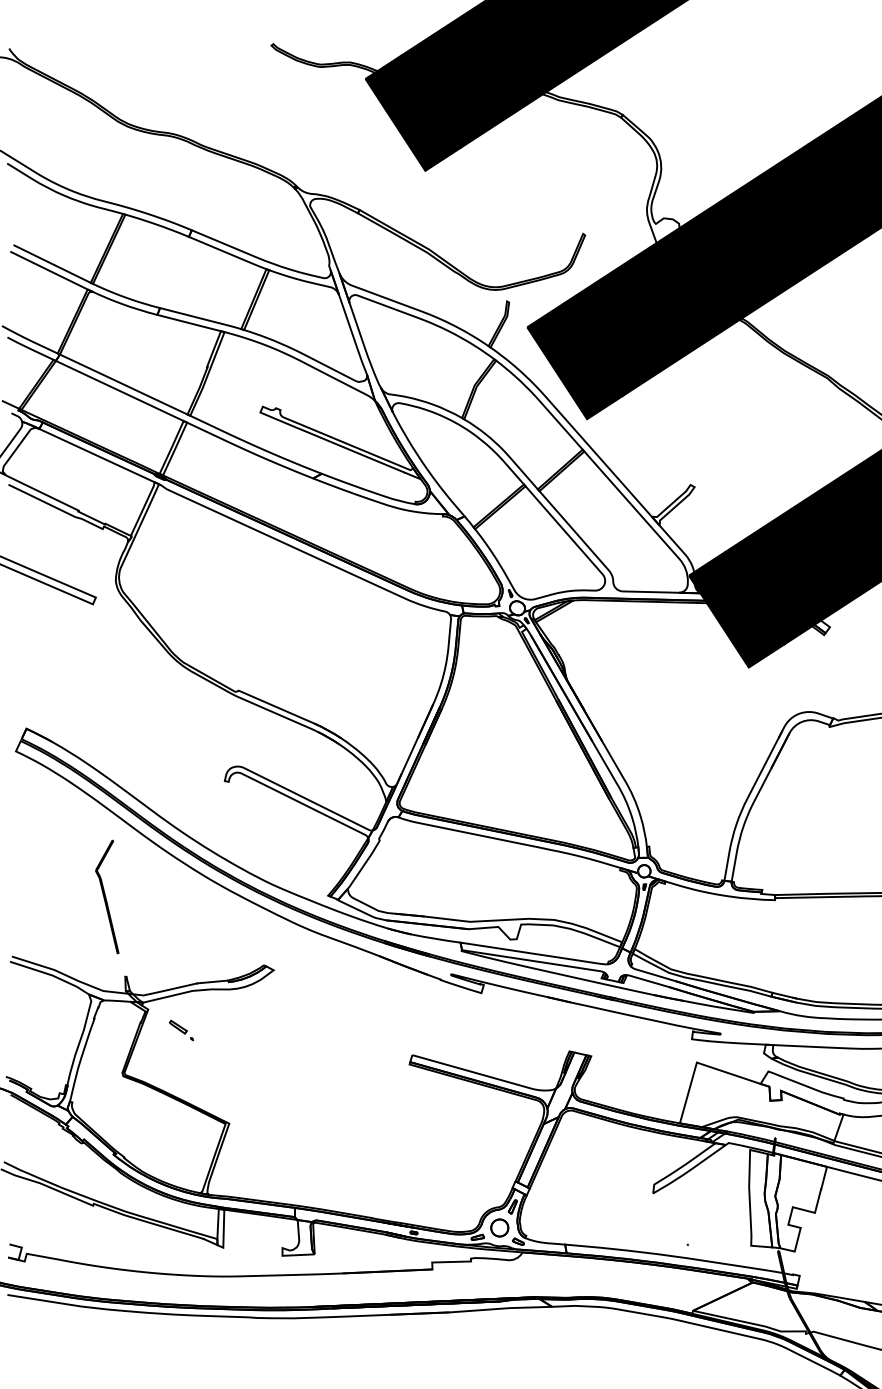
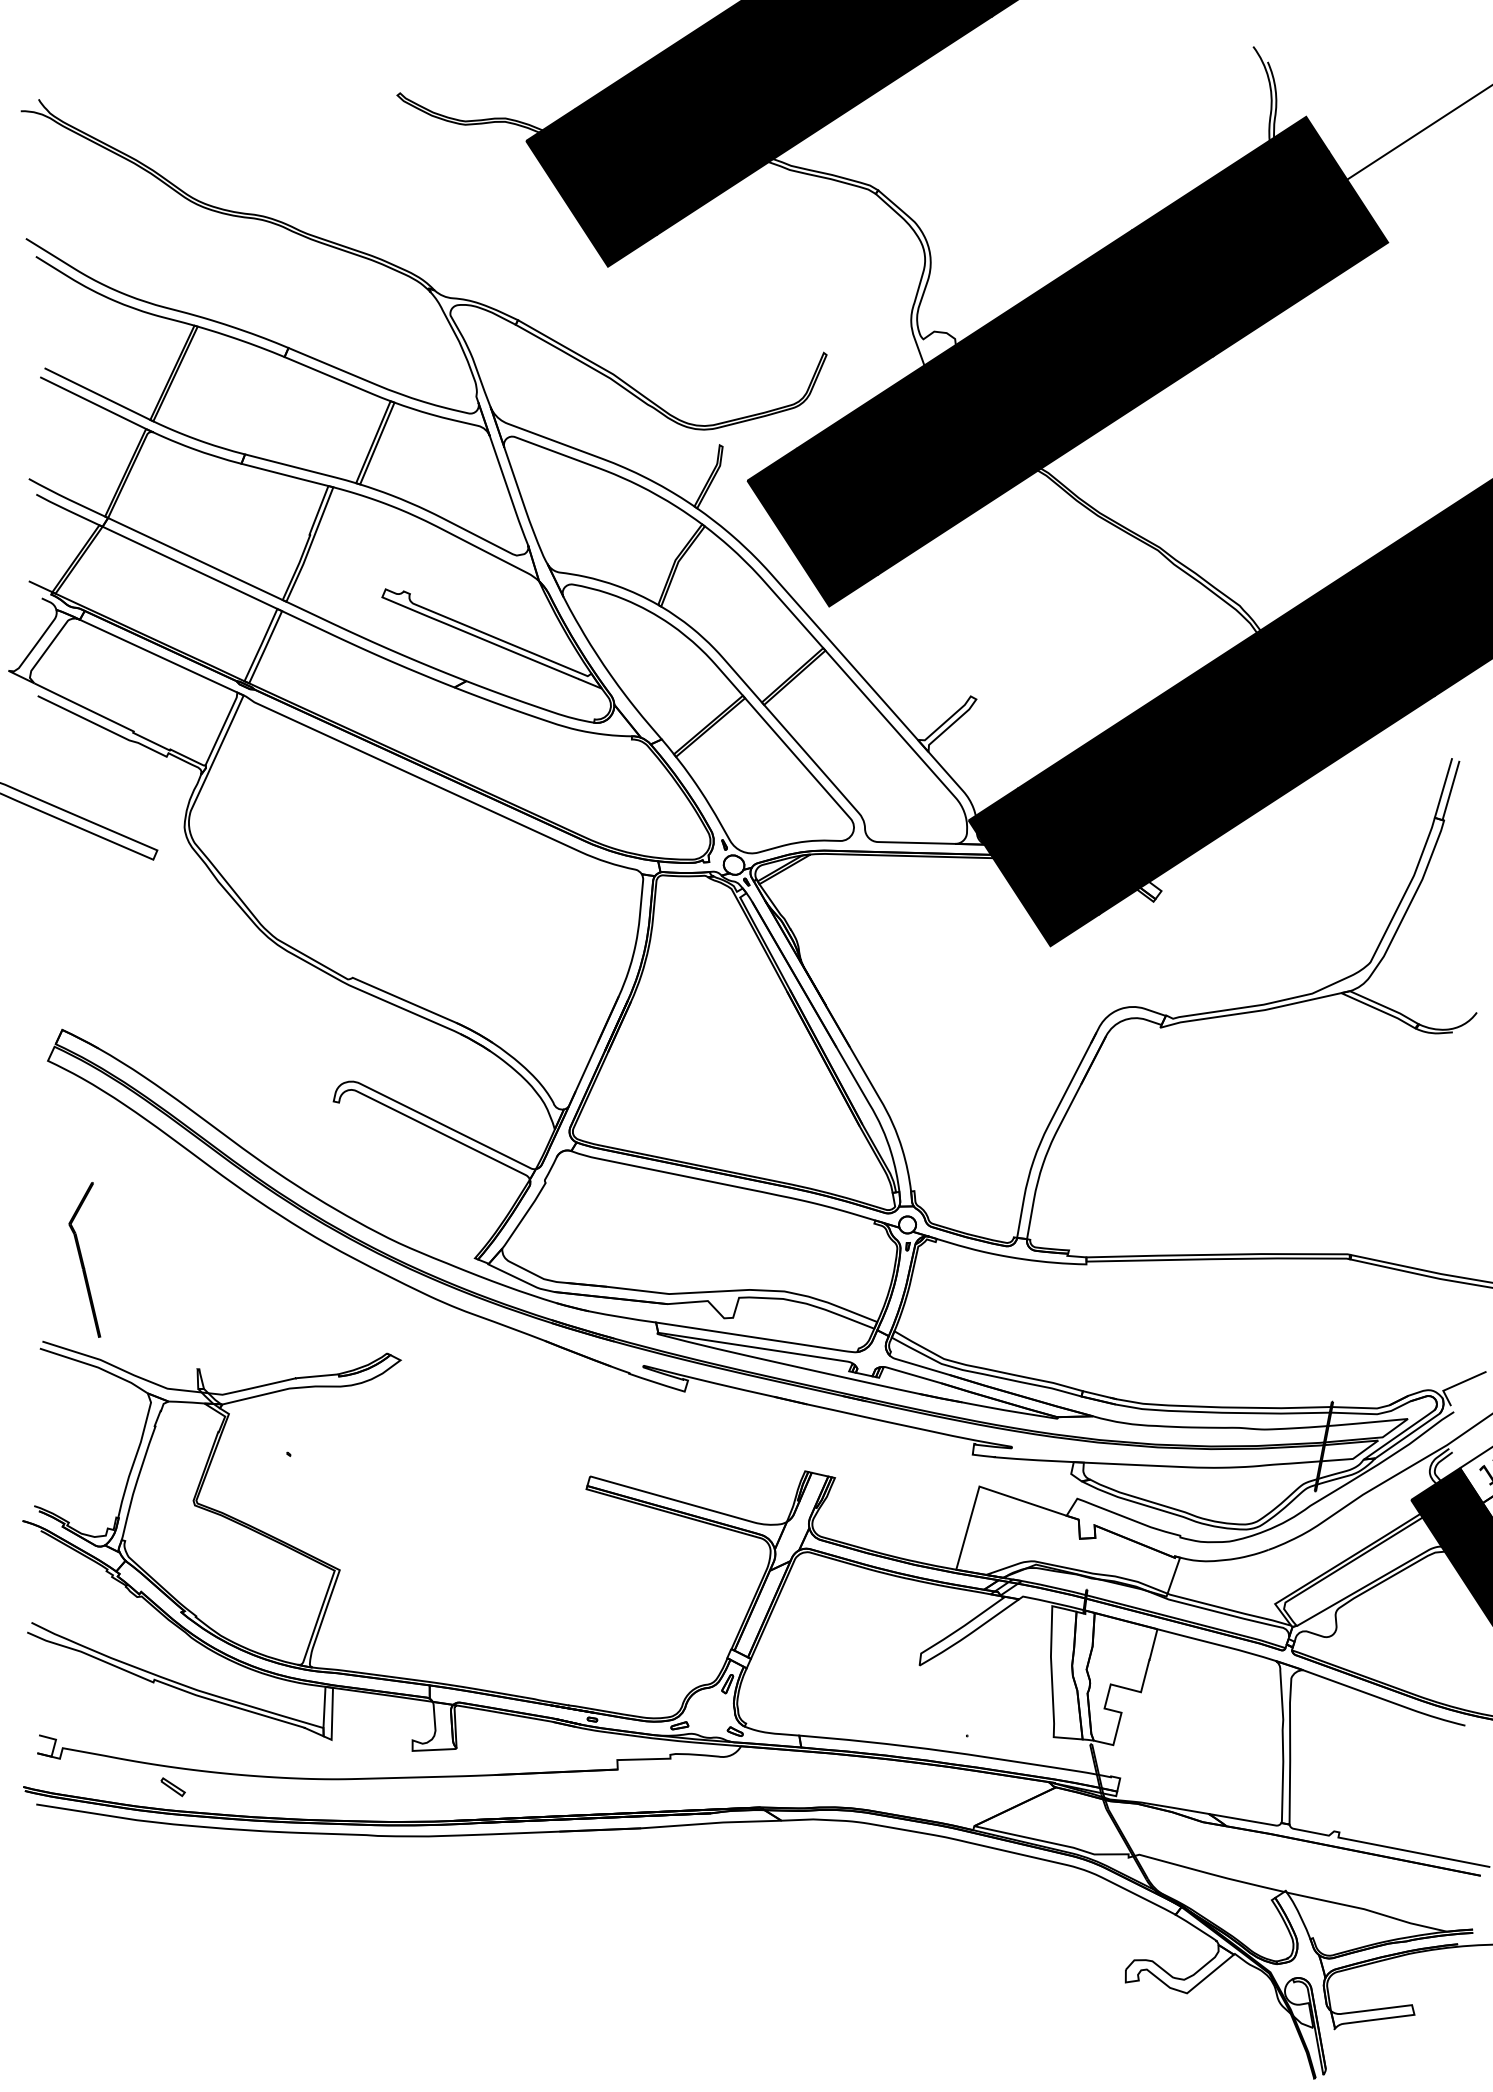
part: (106, 896) -> (84, 1259), moved
part: (177, 1027) -> (172, 1787), moved
part: (499, 1227) -> (709, 1712), removed

